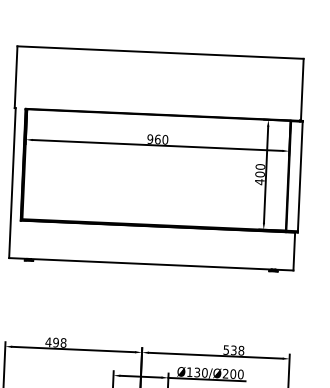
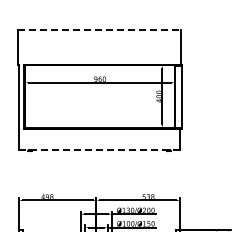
line: (162, 51) -> (100, 29), solid -> dashed
line: (151, 264) -> (99, 150), solid -> dashed

